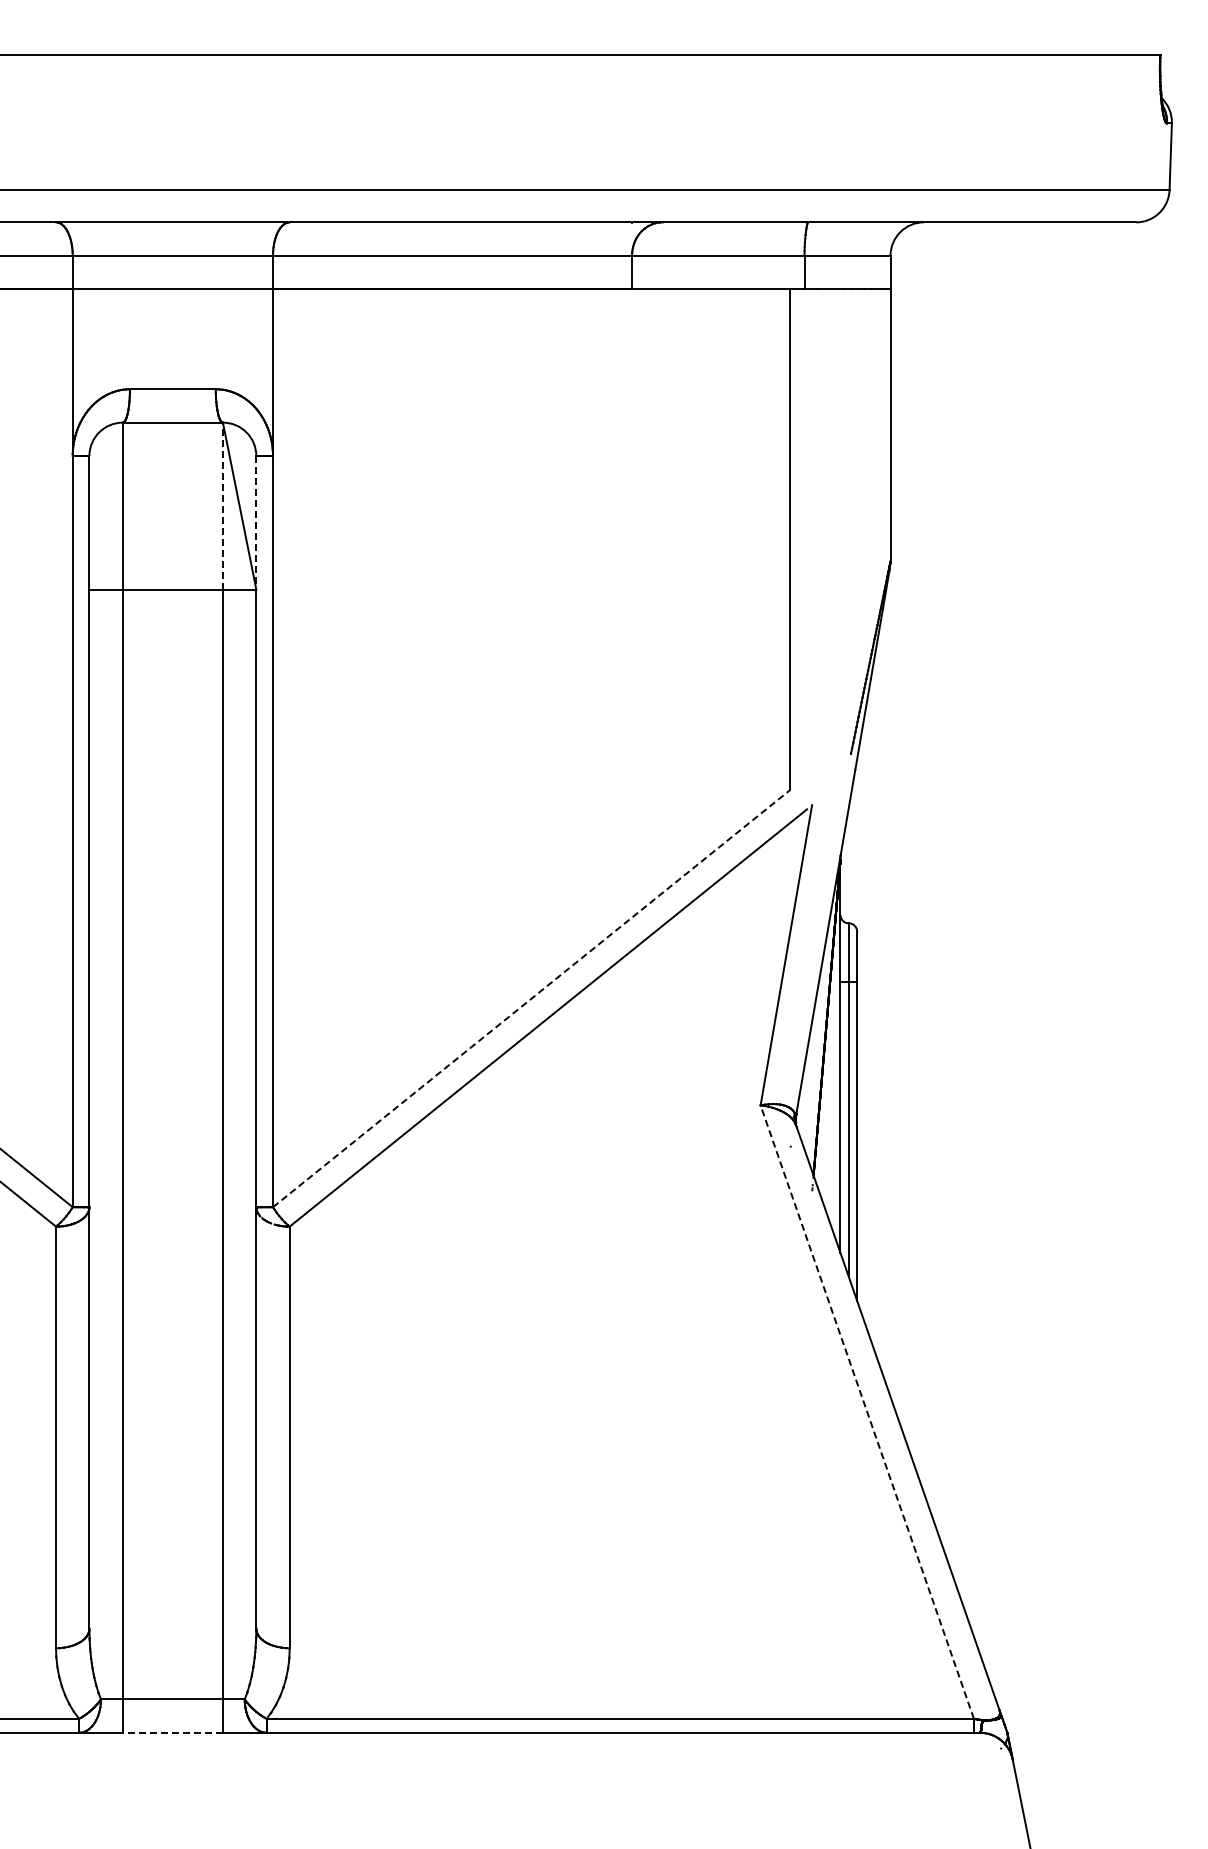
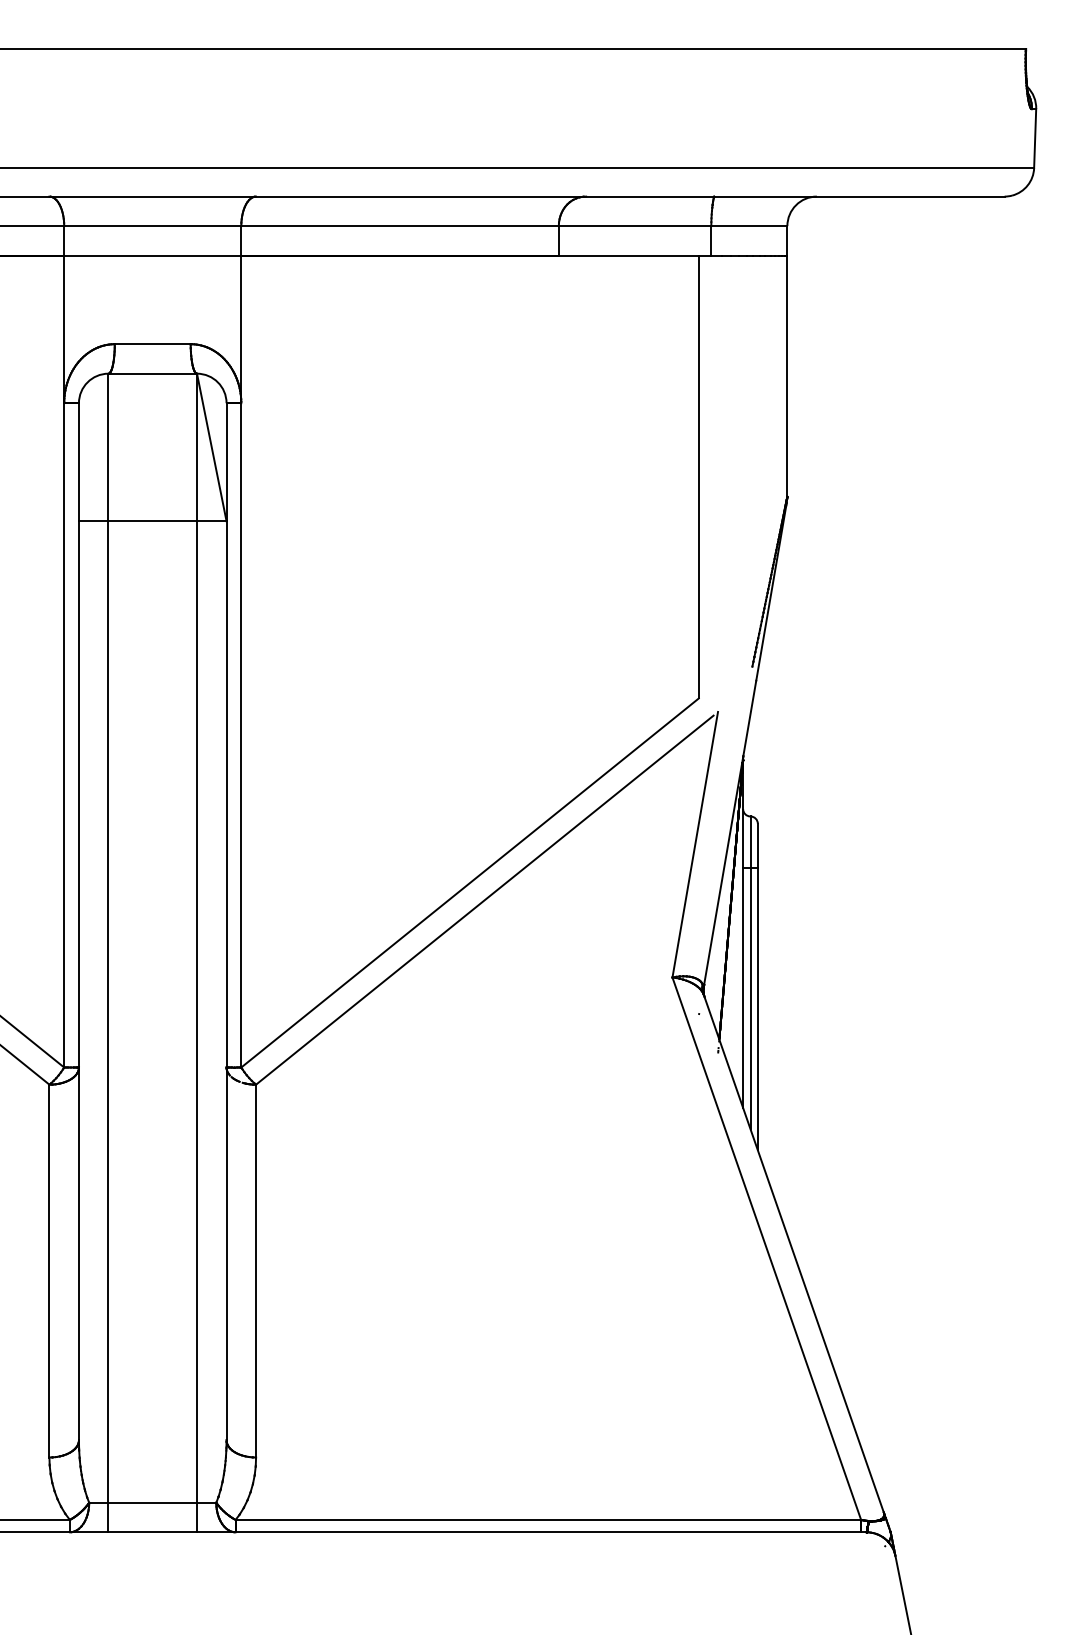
line: (222, 505) -> (196, 446), dashed -> solid
line: (256, 522) -> (226, 462), dashed -> solid
line: (532, 998) -> (470, 882), dashed -> solid
line: (867, 1412) -> (767, 1249), dashed -> solid
line: (172, 1732) -> (152, 1532), dashed -> solid

